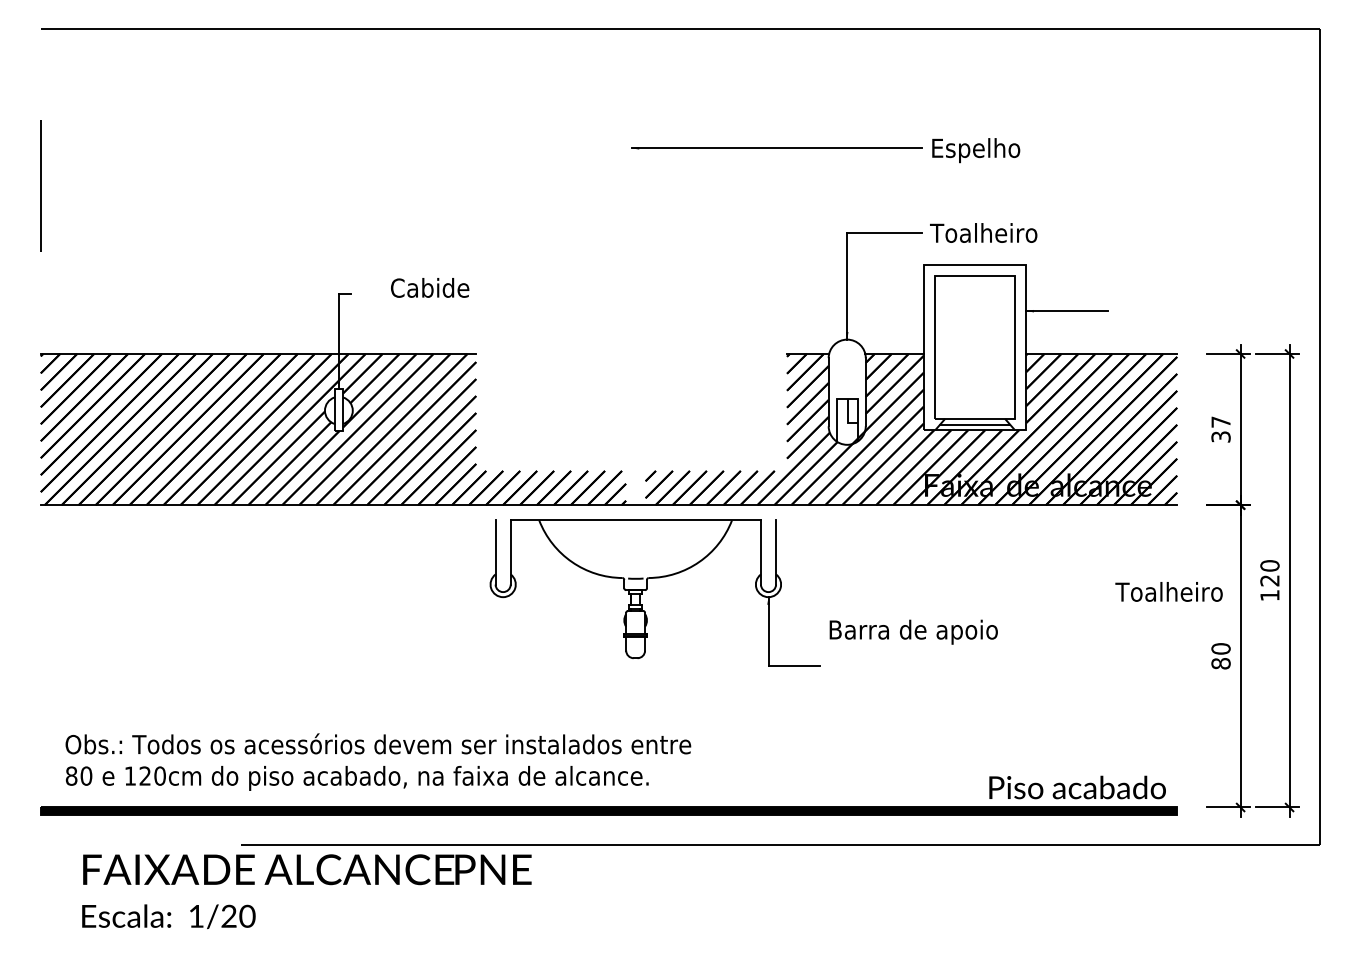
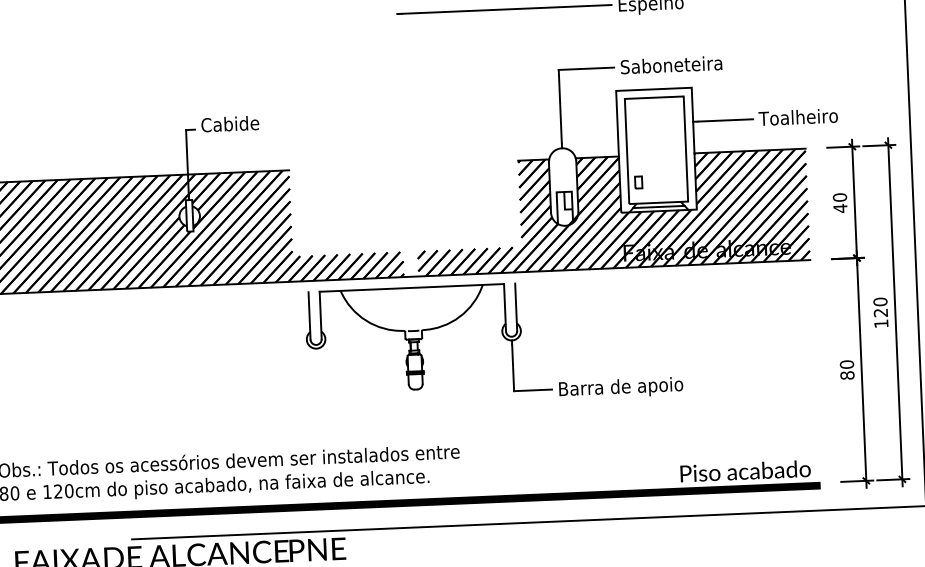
text: (999, 232) -> (670, 64), Toalheiro -> Saboneteira
text: (430, 287) -> (230, 123), moved
part: (948, 389) -> (638, 181), added
text: (1220, 429) -> (839, 202), 37 -> 40
text: (1168, 591) -> (797, 116), moved
text: (913, 631) -> (620, 387), moved

